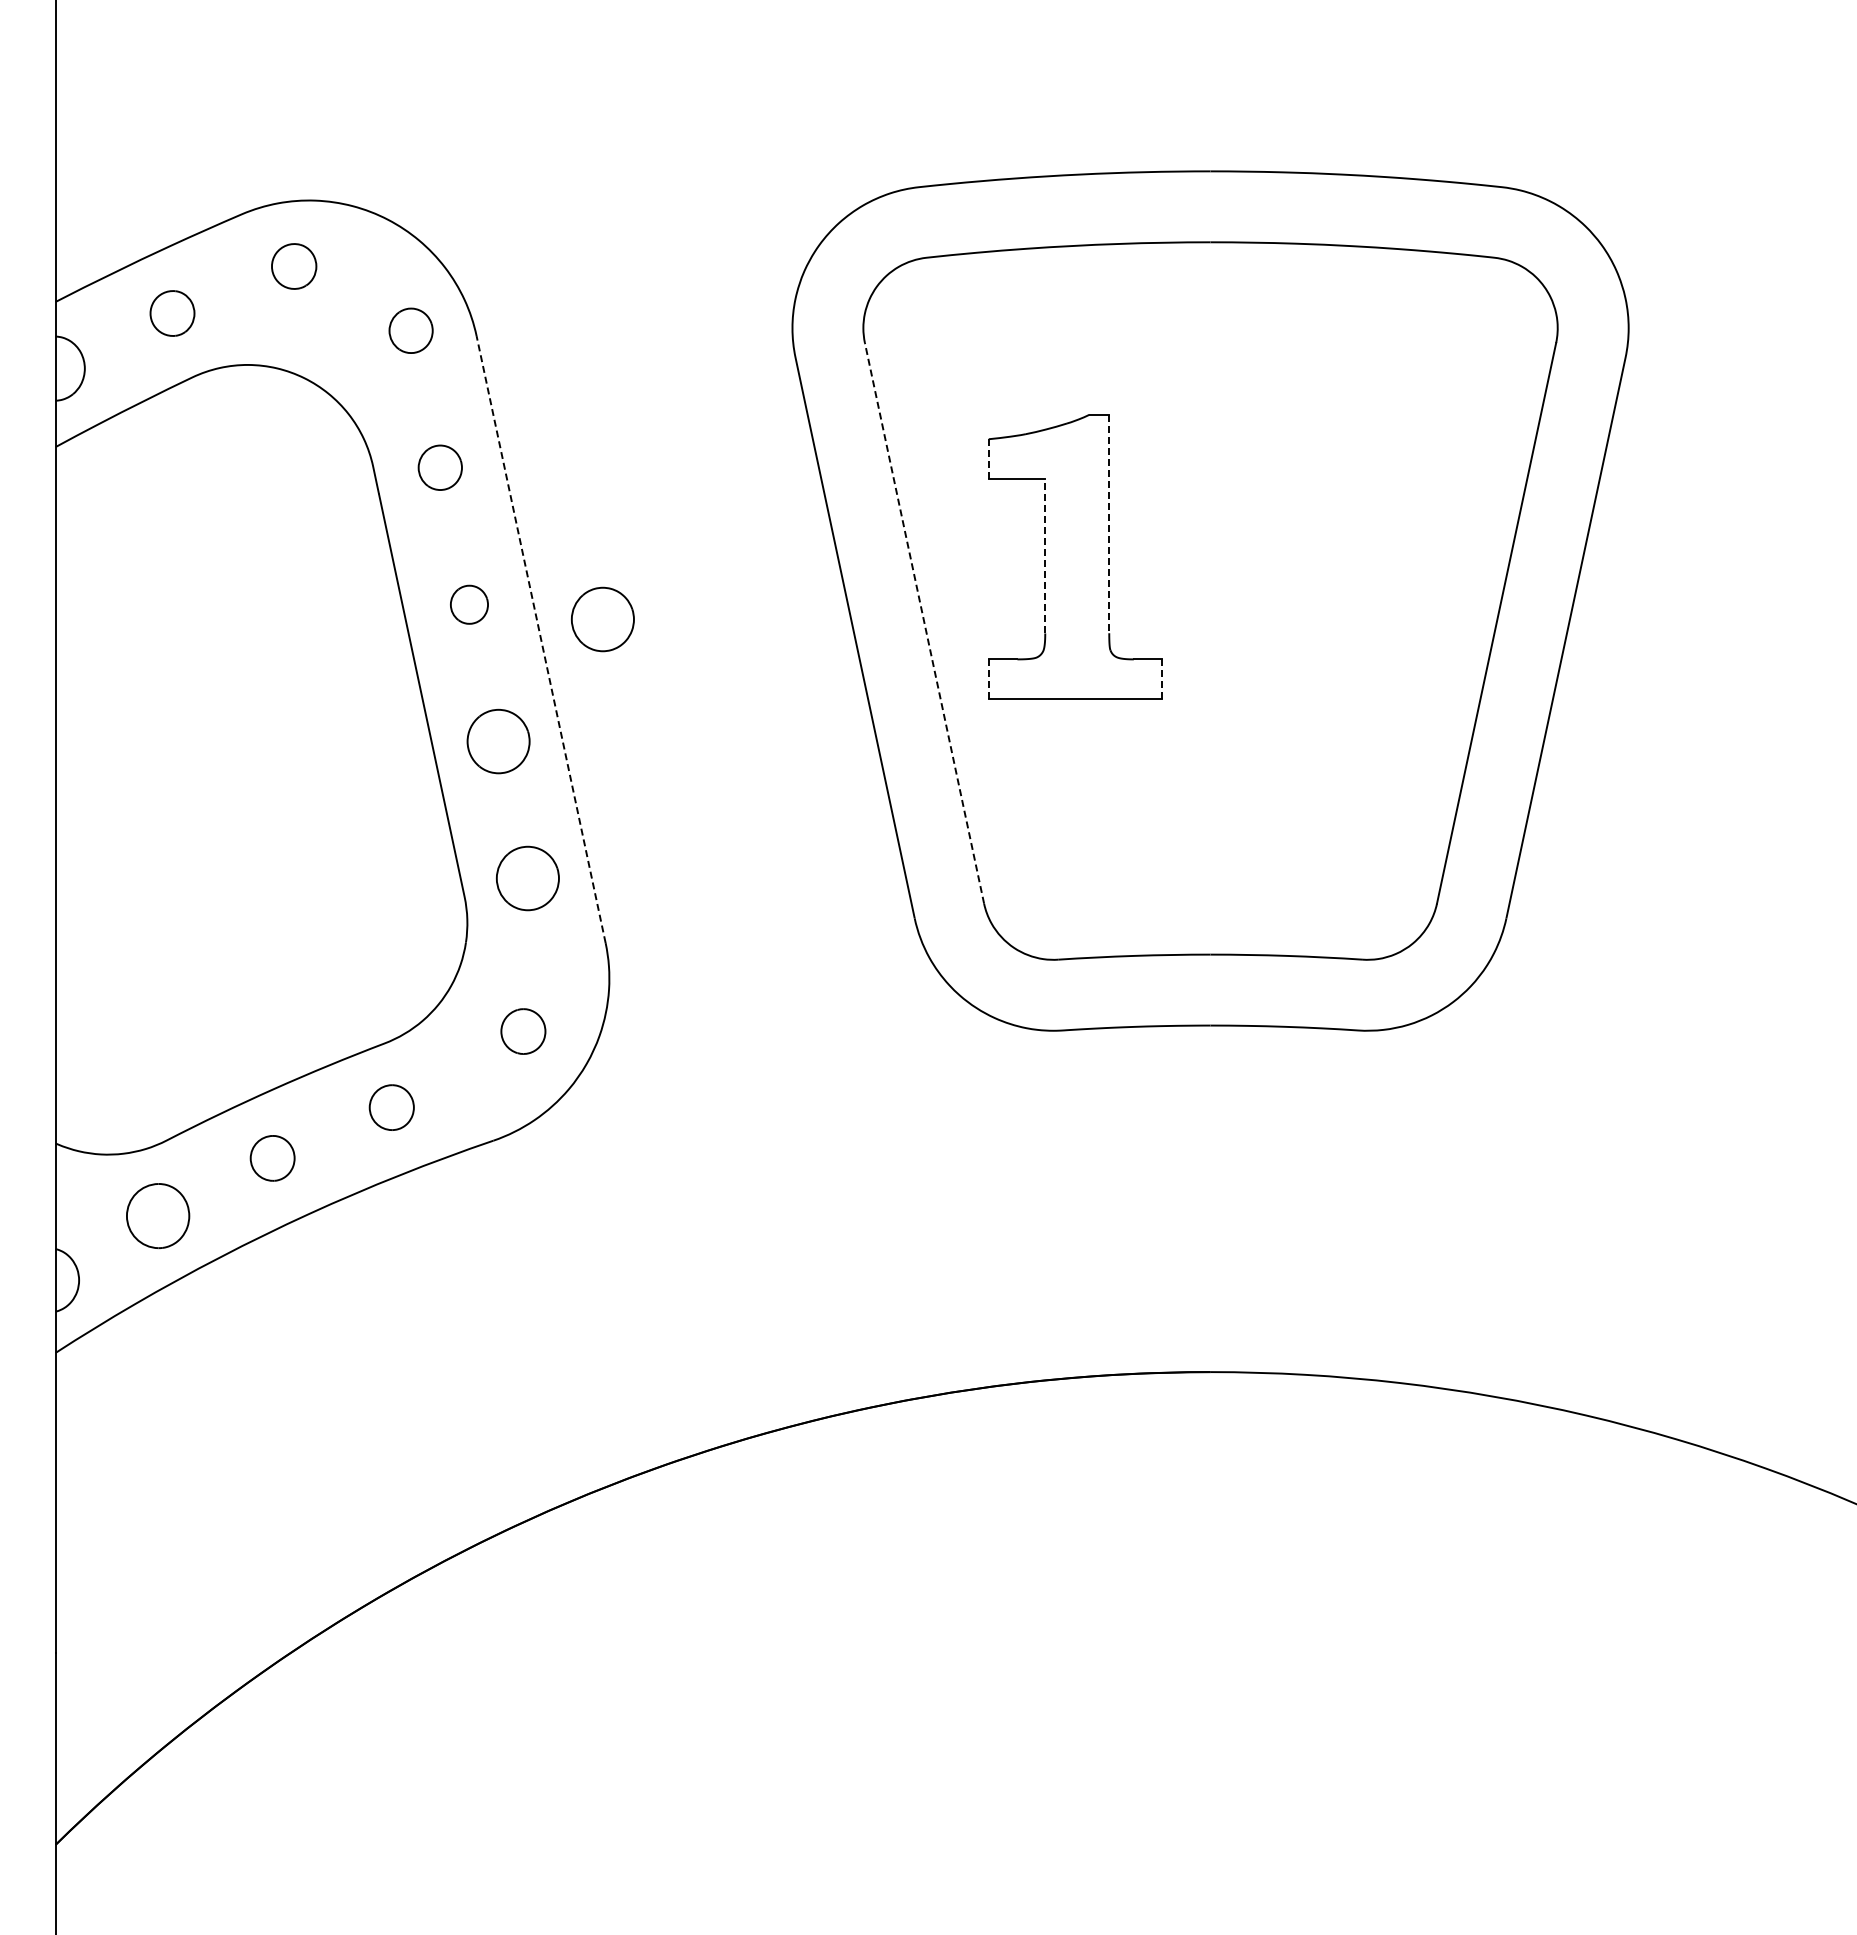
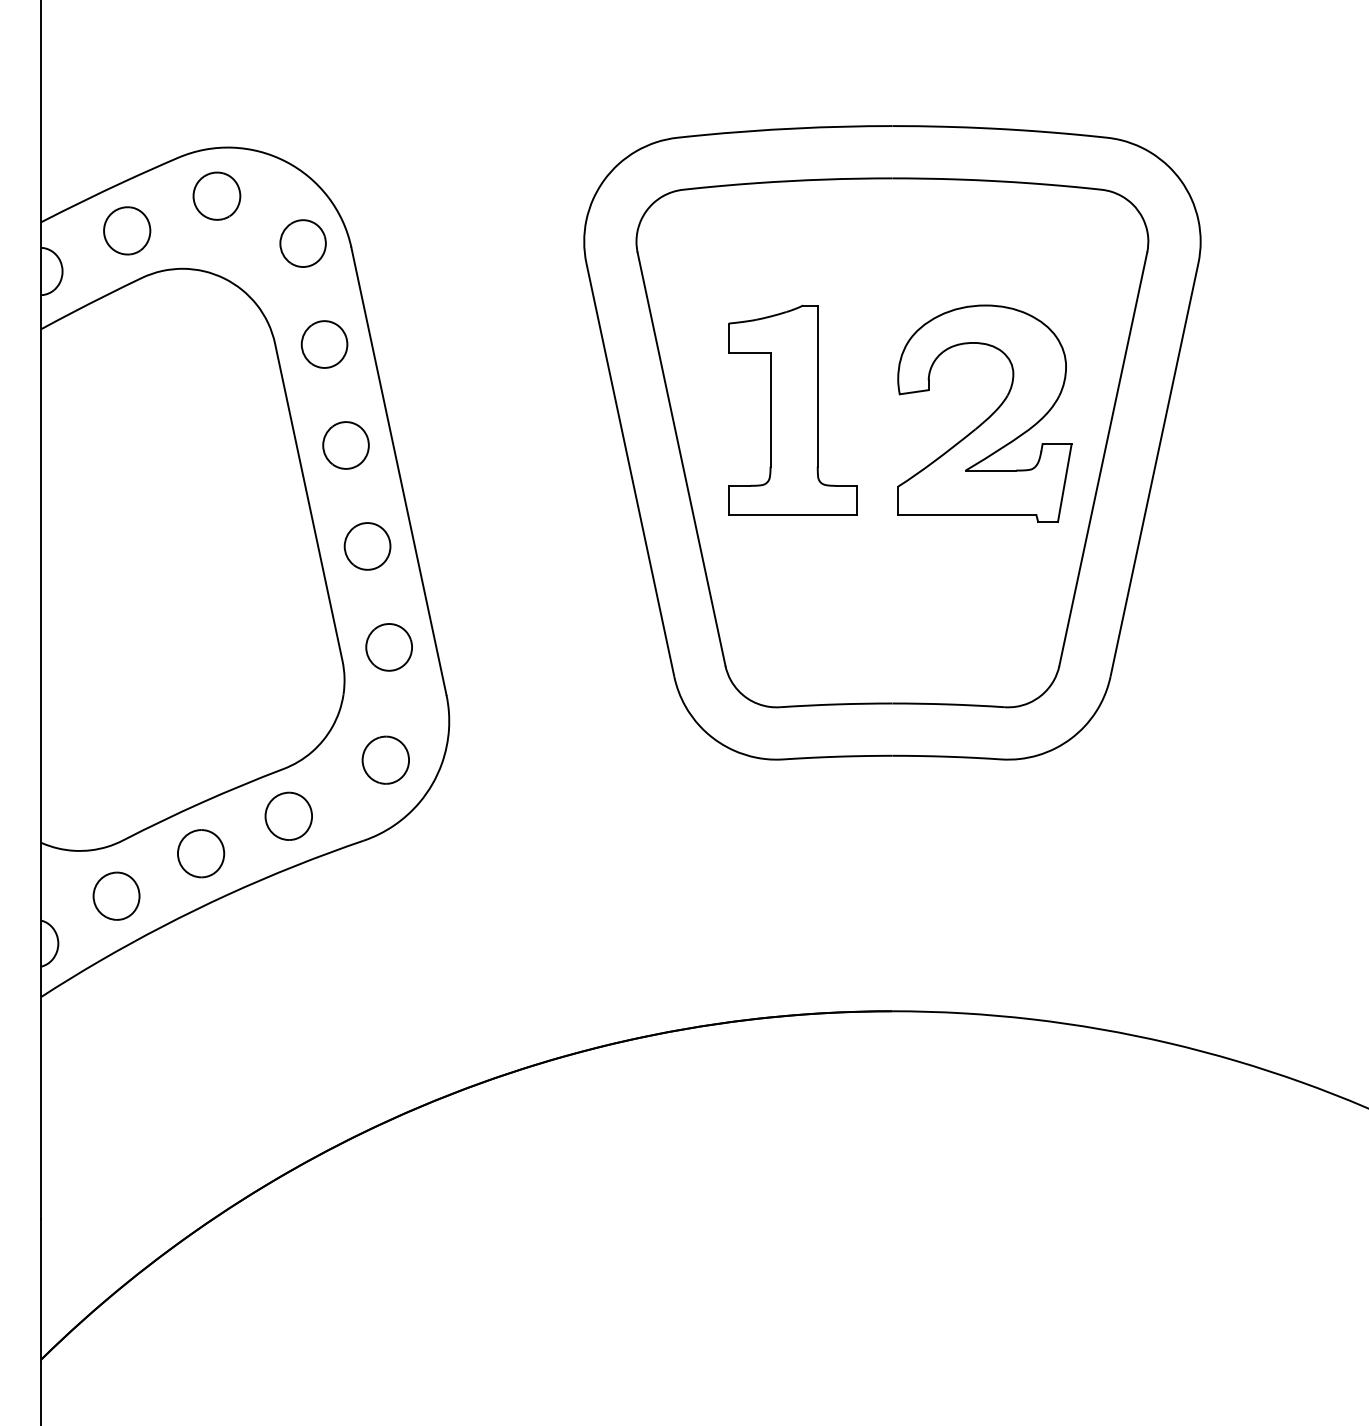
part: (293, 266) -> (216, 196), size x1.43
part: (172, 313) -> (127, 230), size x1.43
part: (410, 330) -> (302, 243), size x1.43
line: (988, 458) -> (728, 337), dashed -> solid
part: (440, 467) -> (324, 344), size x1.43
line: (1109, 524) -> (817, 386), dashed -> solid
line: (1045, 555) -> (770, 409), dashed -> solid
part: (1340, 566) -> (988, 417), added
part: (469, 604) -> (346, 445), size x1.67
part: (602, 619) -> (444, 456), removed
line: (924, 623) -> (681, 459), dashed -> solid
line: (541, 639) -> (399, 471), dashed -> solid
line: (988, 679) -> (728, 500), dashed -> solid
line: (1161, 679) -> (856, 500), dashed -> solid
part: (523, 1031) -> (385, 760), size x1.43
part: (391, 1107) -> (288, 816), size x1.43
part: (272, 1158) -> (200, 853), size x1.43

